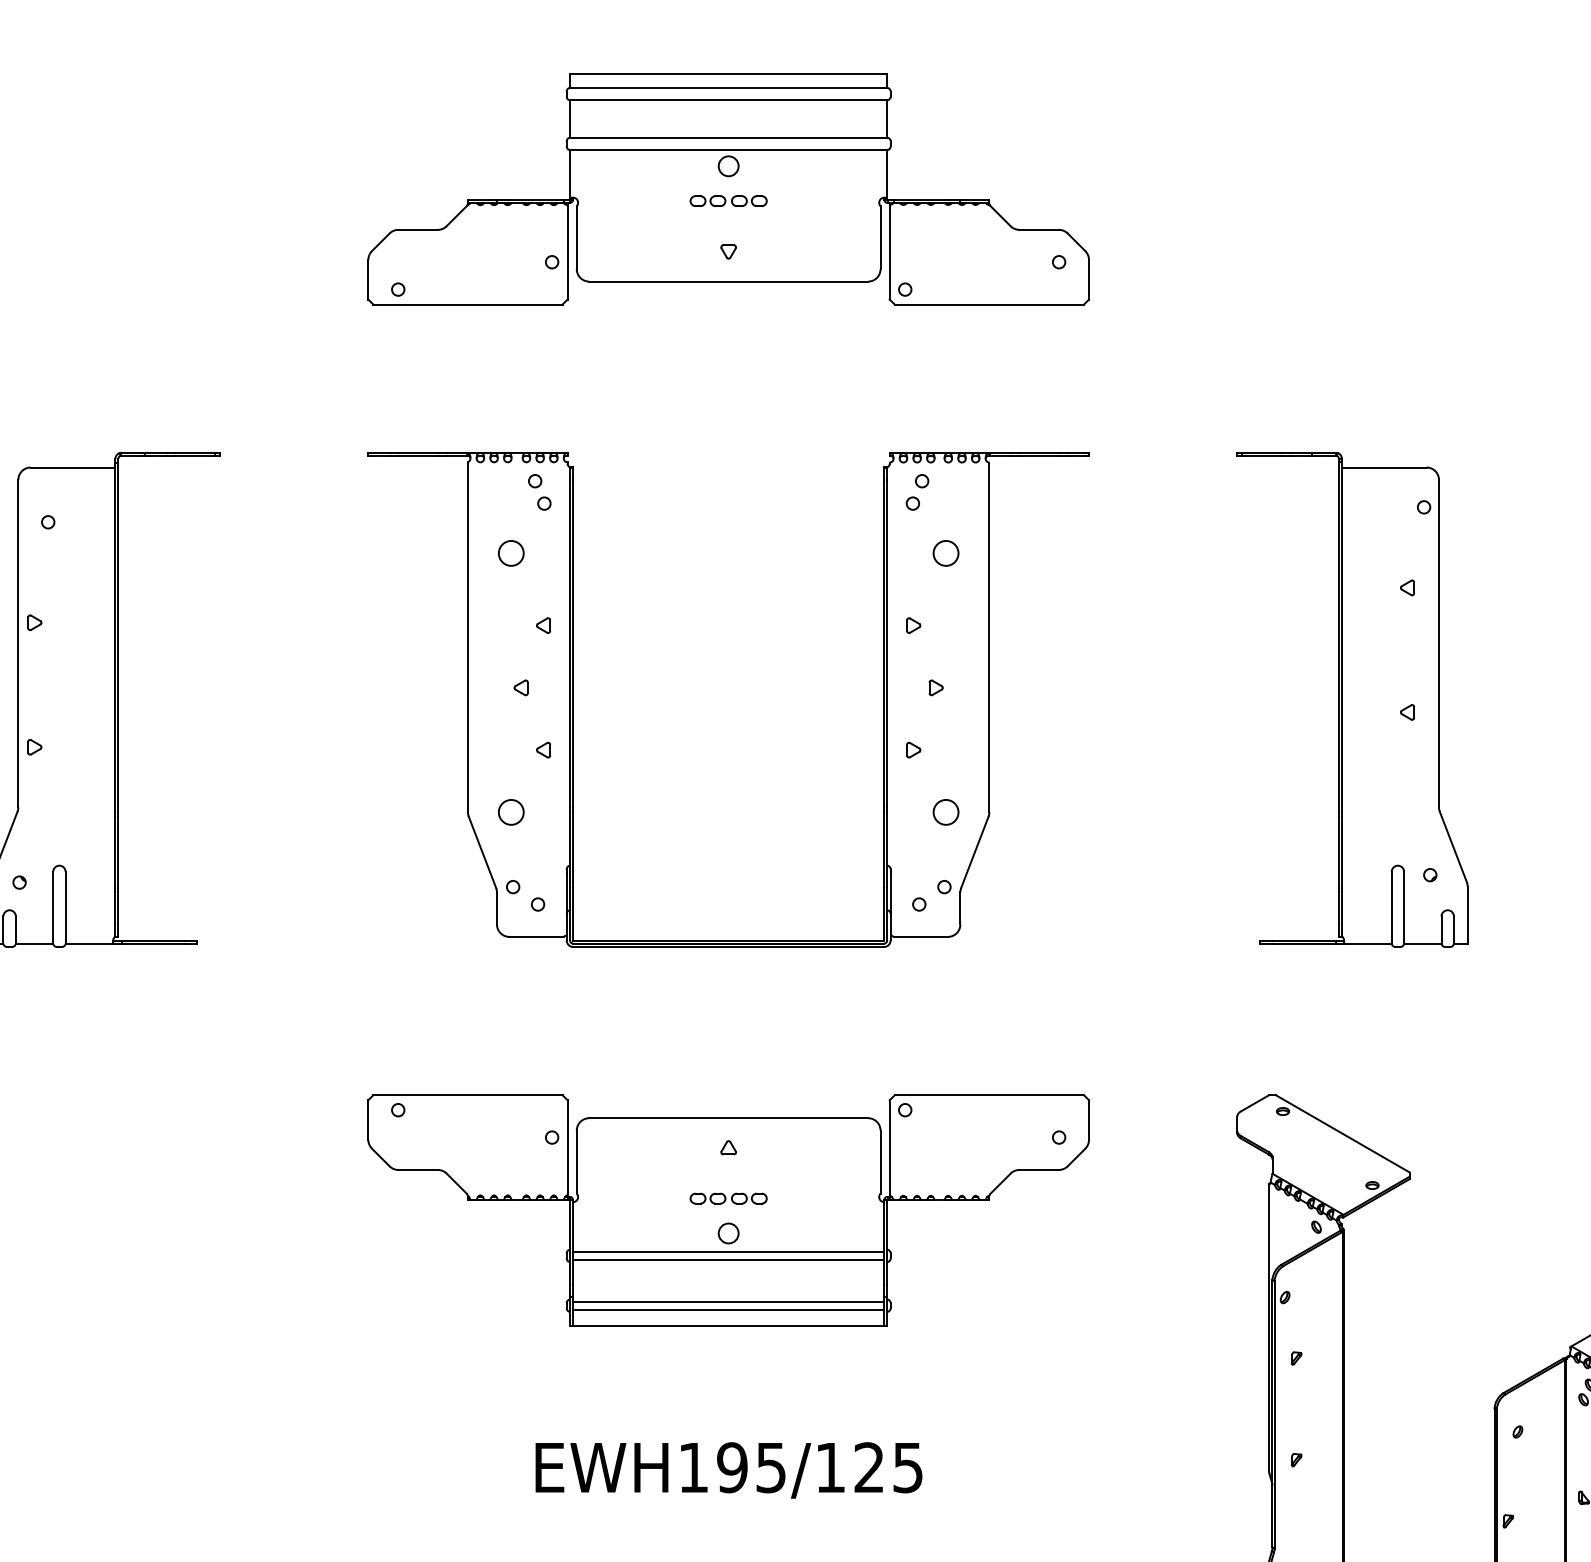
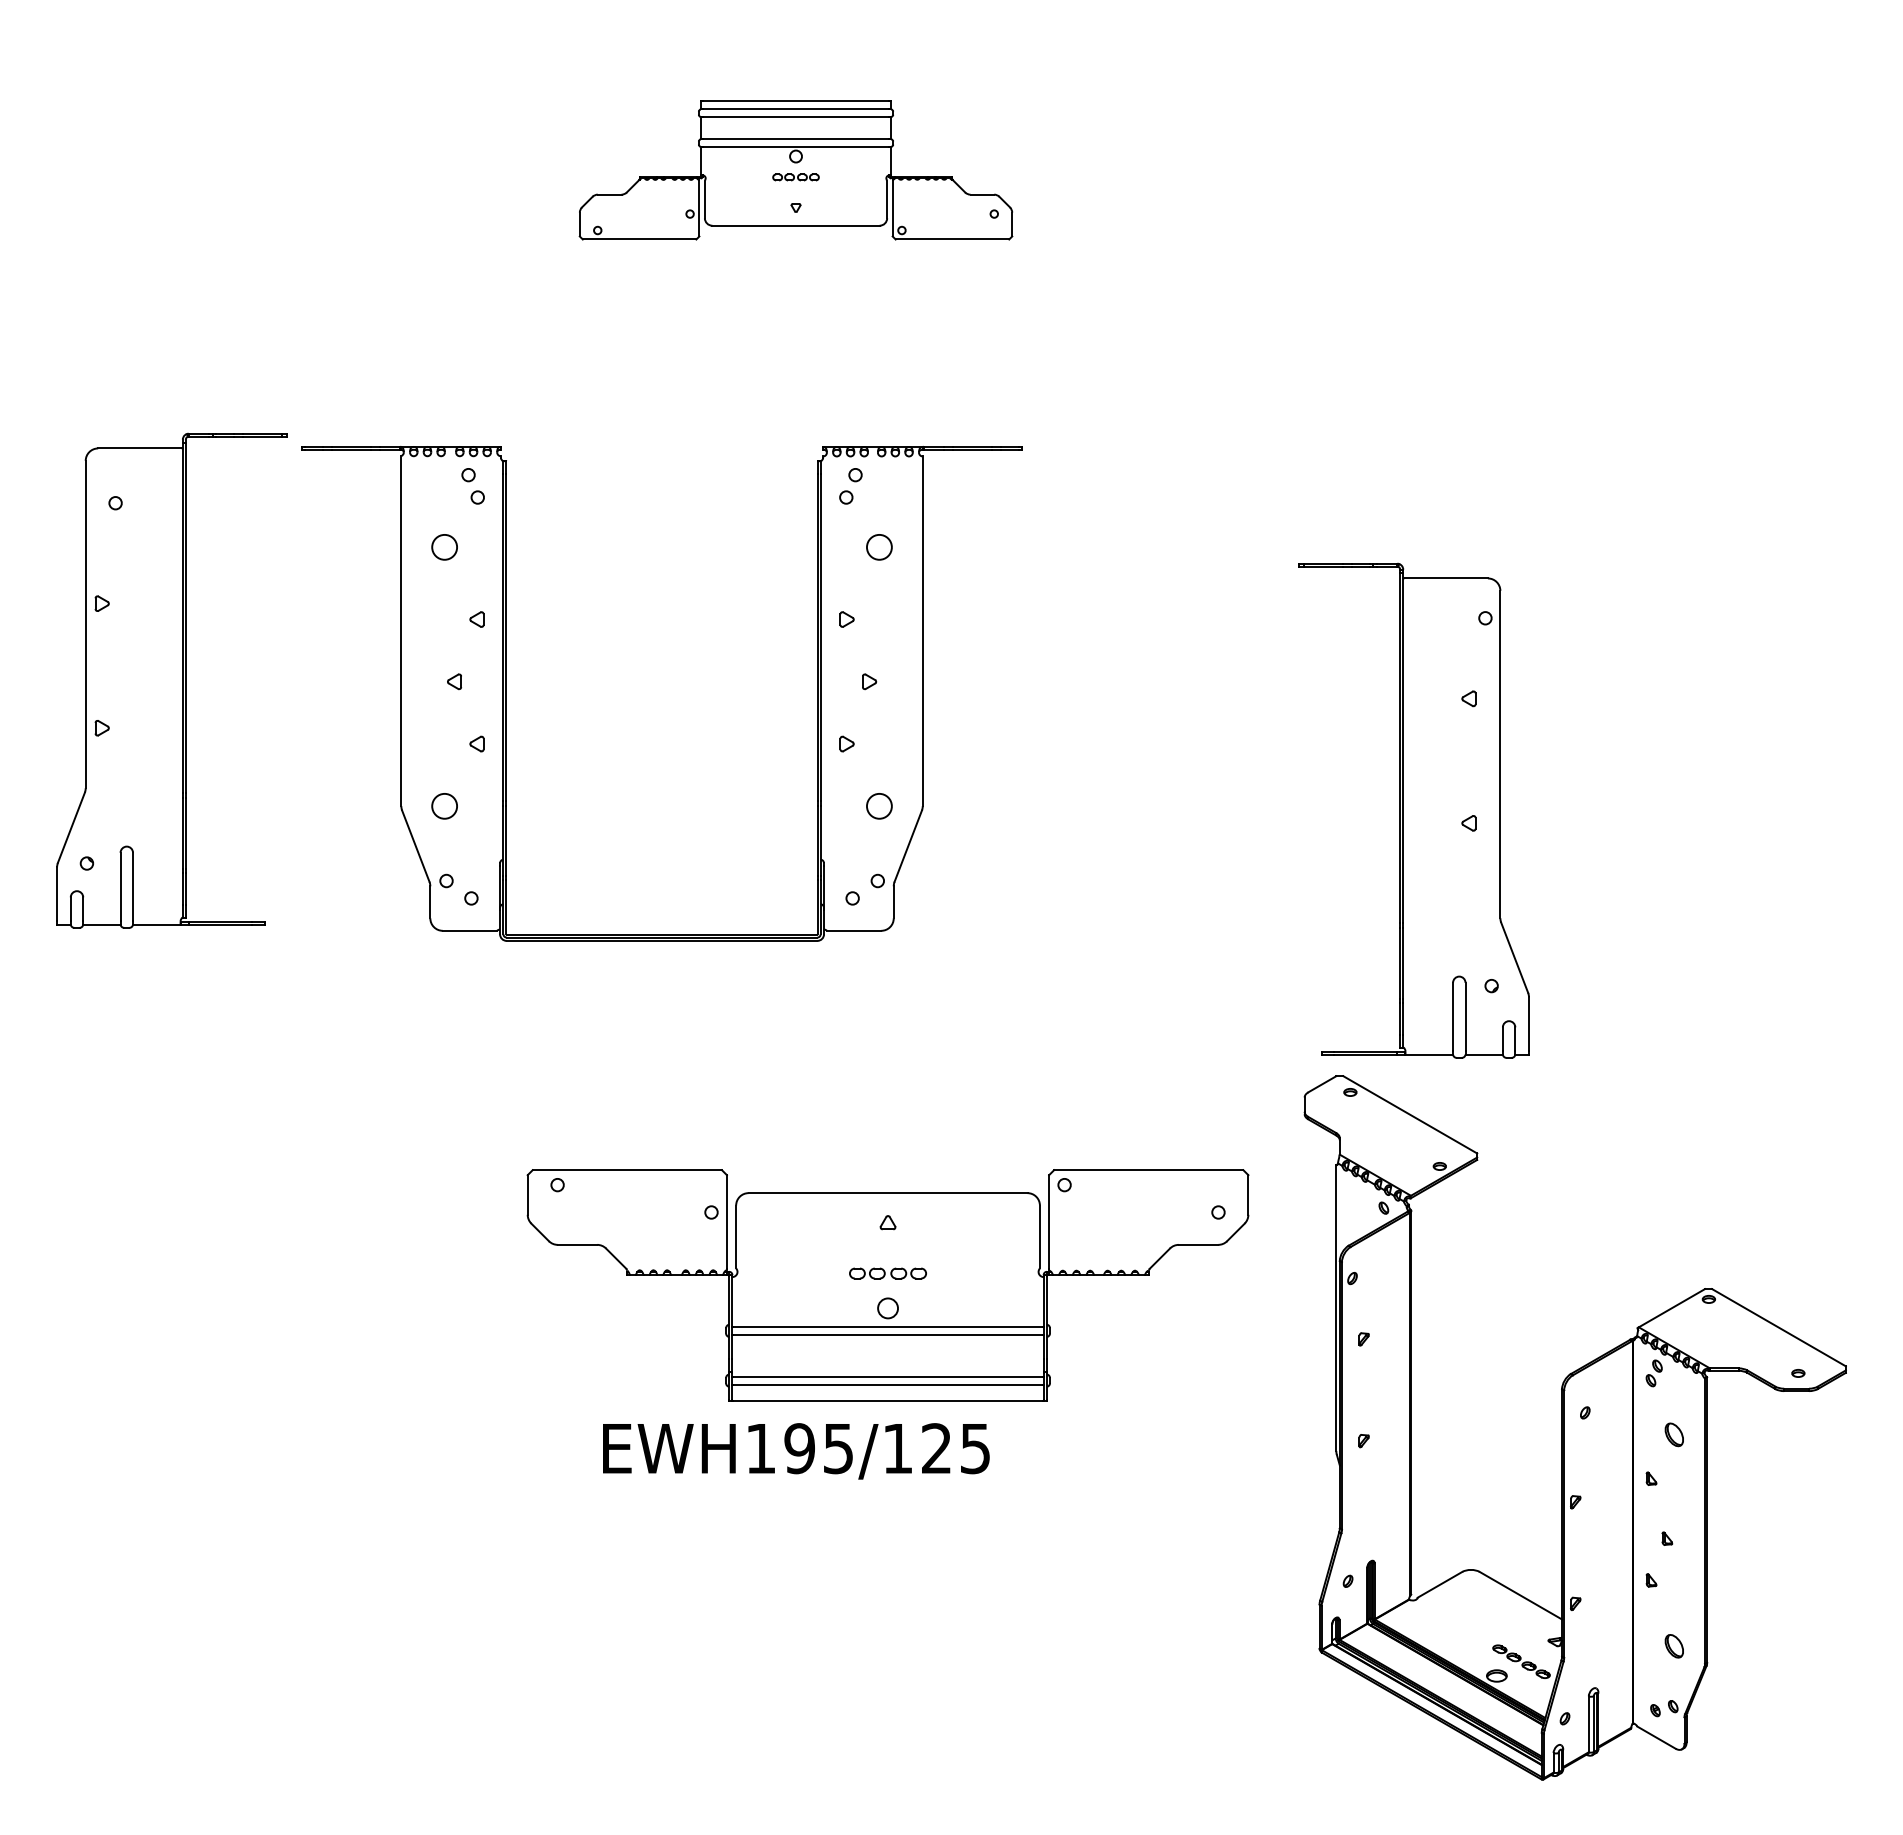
part: (728, 189) -> (795, 170), size x0.6
part: (573, 699) -> (506, 693), moved
part: (1352, 699) -> (1413, 810), moved
part: (728, 1210) -> (887, 1285), moved

